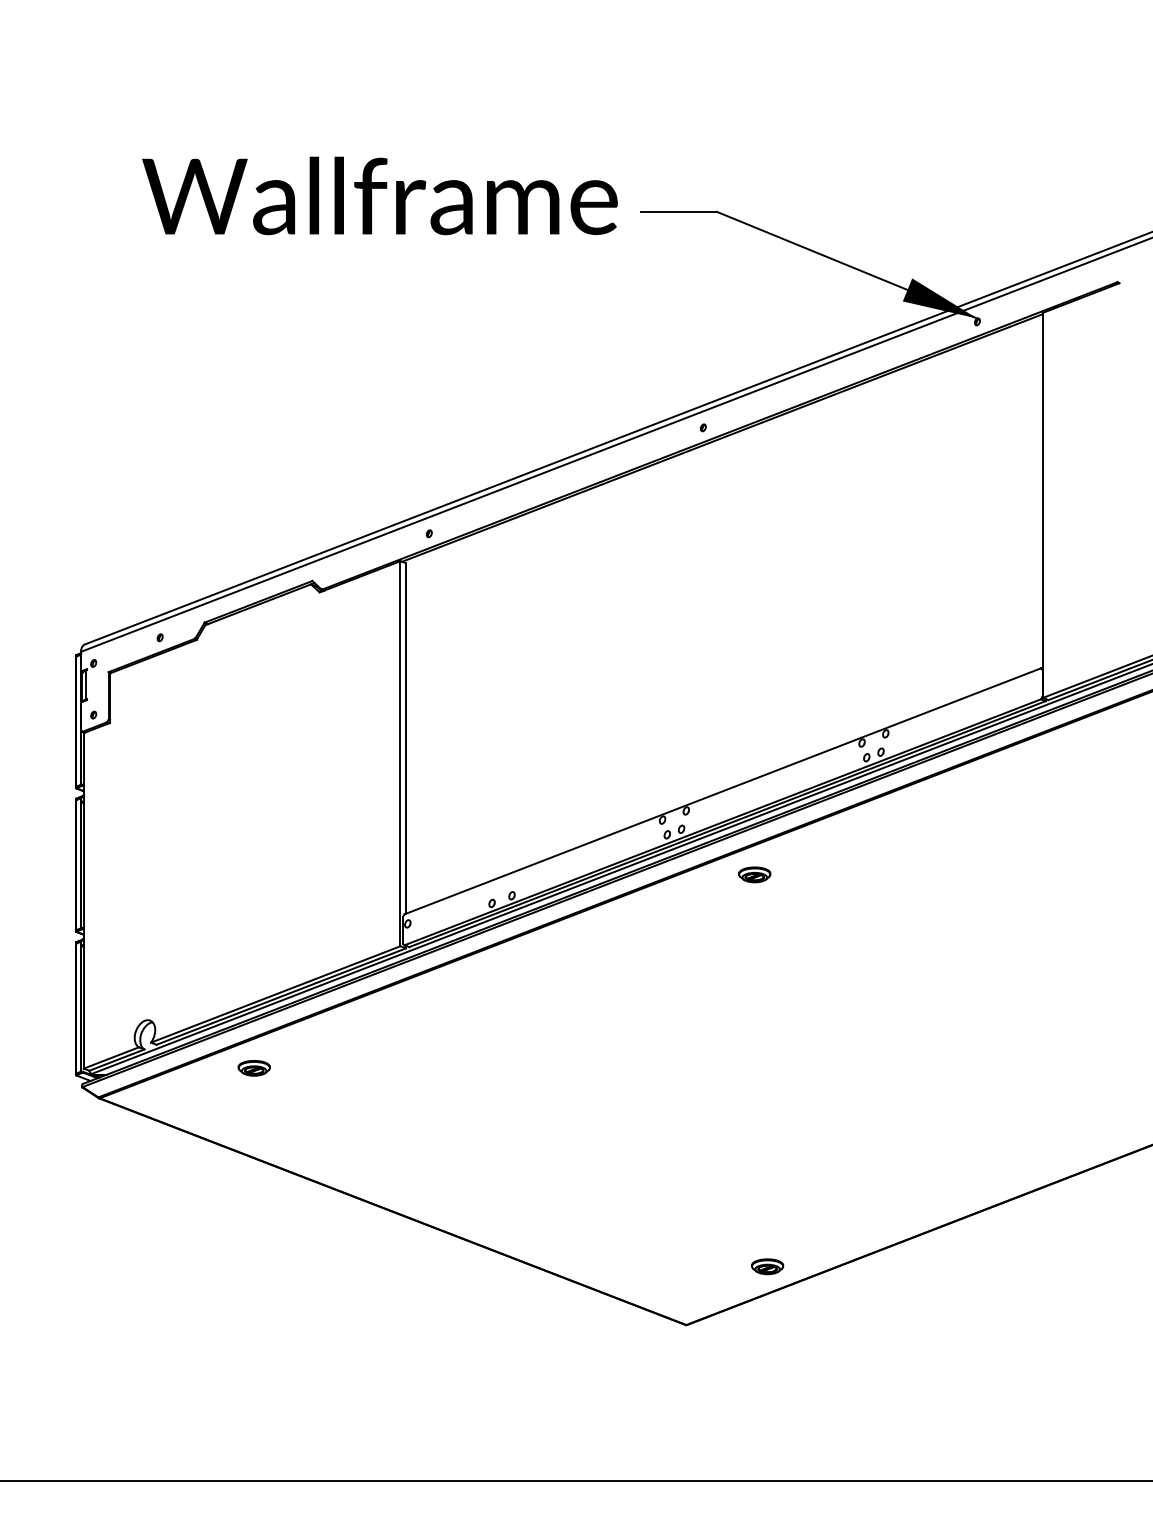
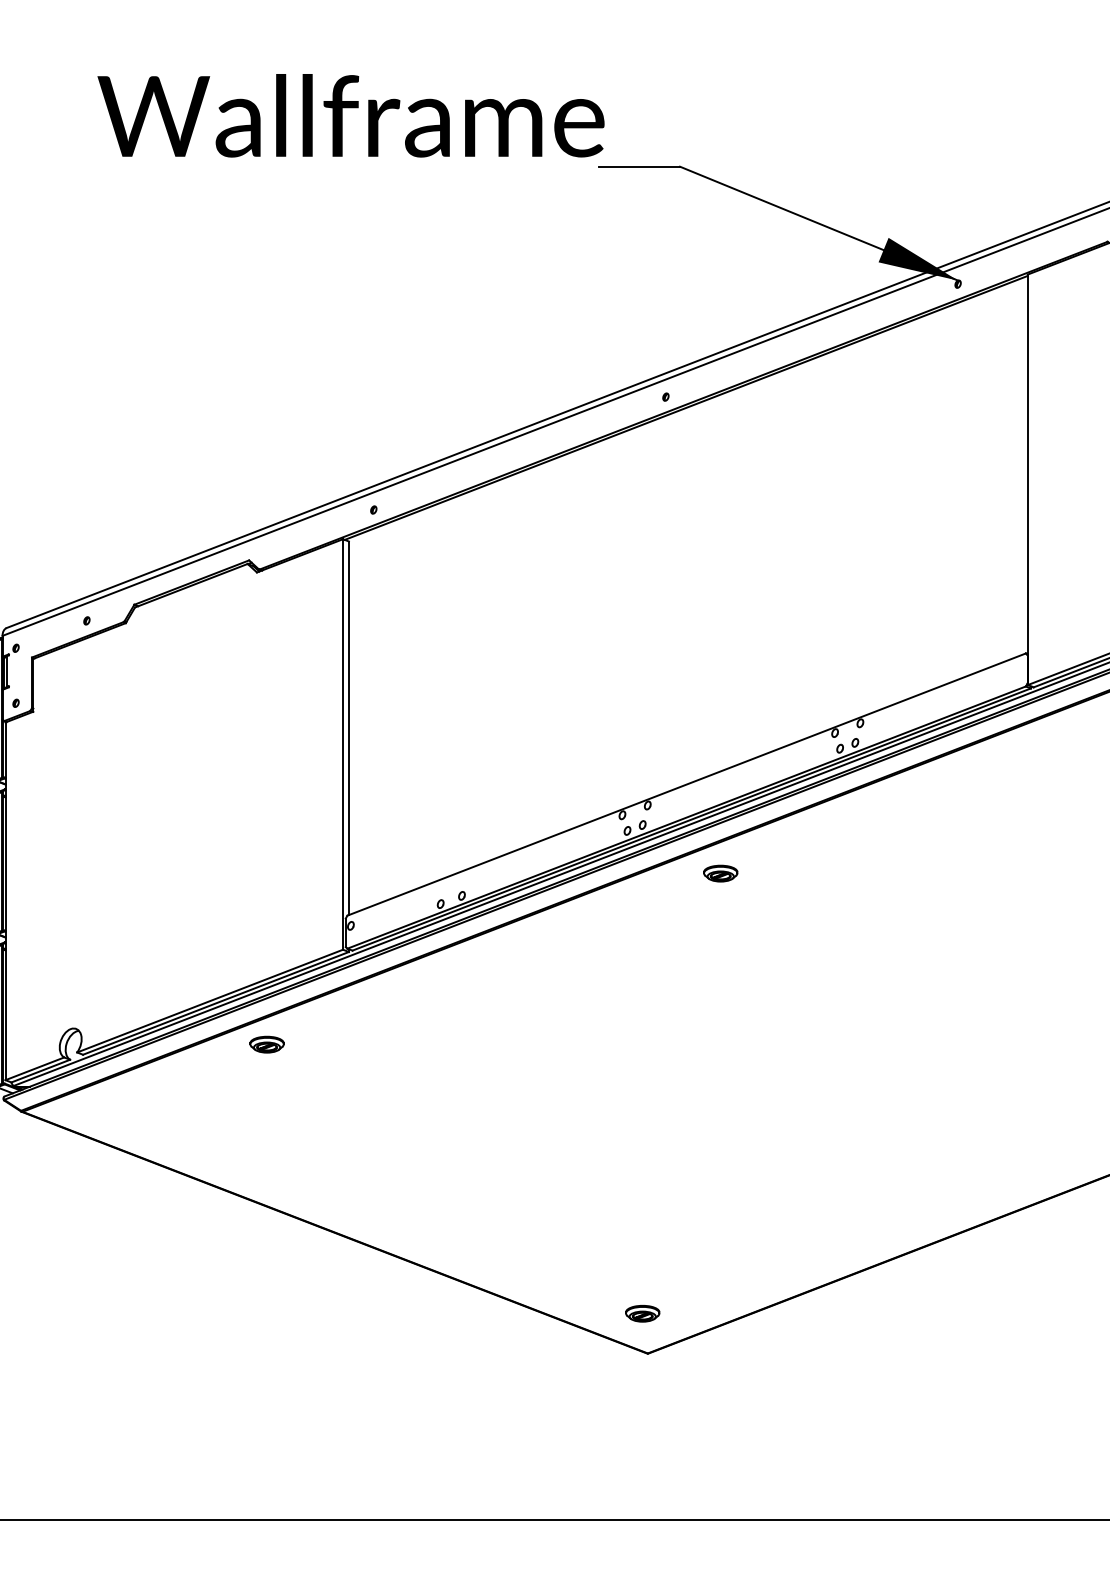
text: (379, 195) -> (350, 115), moved
part: (253, 1068) -> (266, 1044), moved
part: (767, 1266) -> (642, 1313), moved

